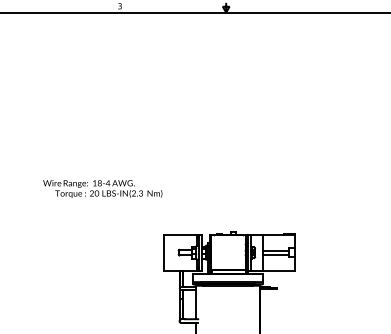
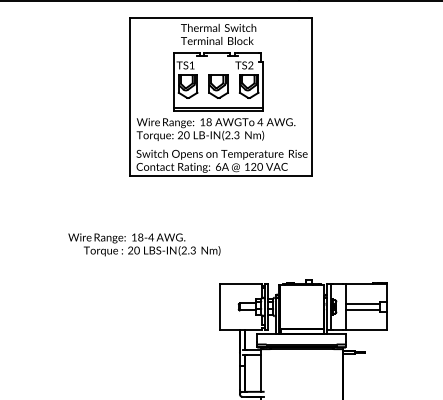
part: (164, 87) -> (220, 96), added
text: (102, 188) -> (144, 244), moved

